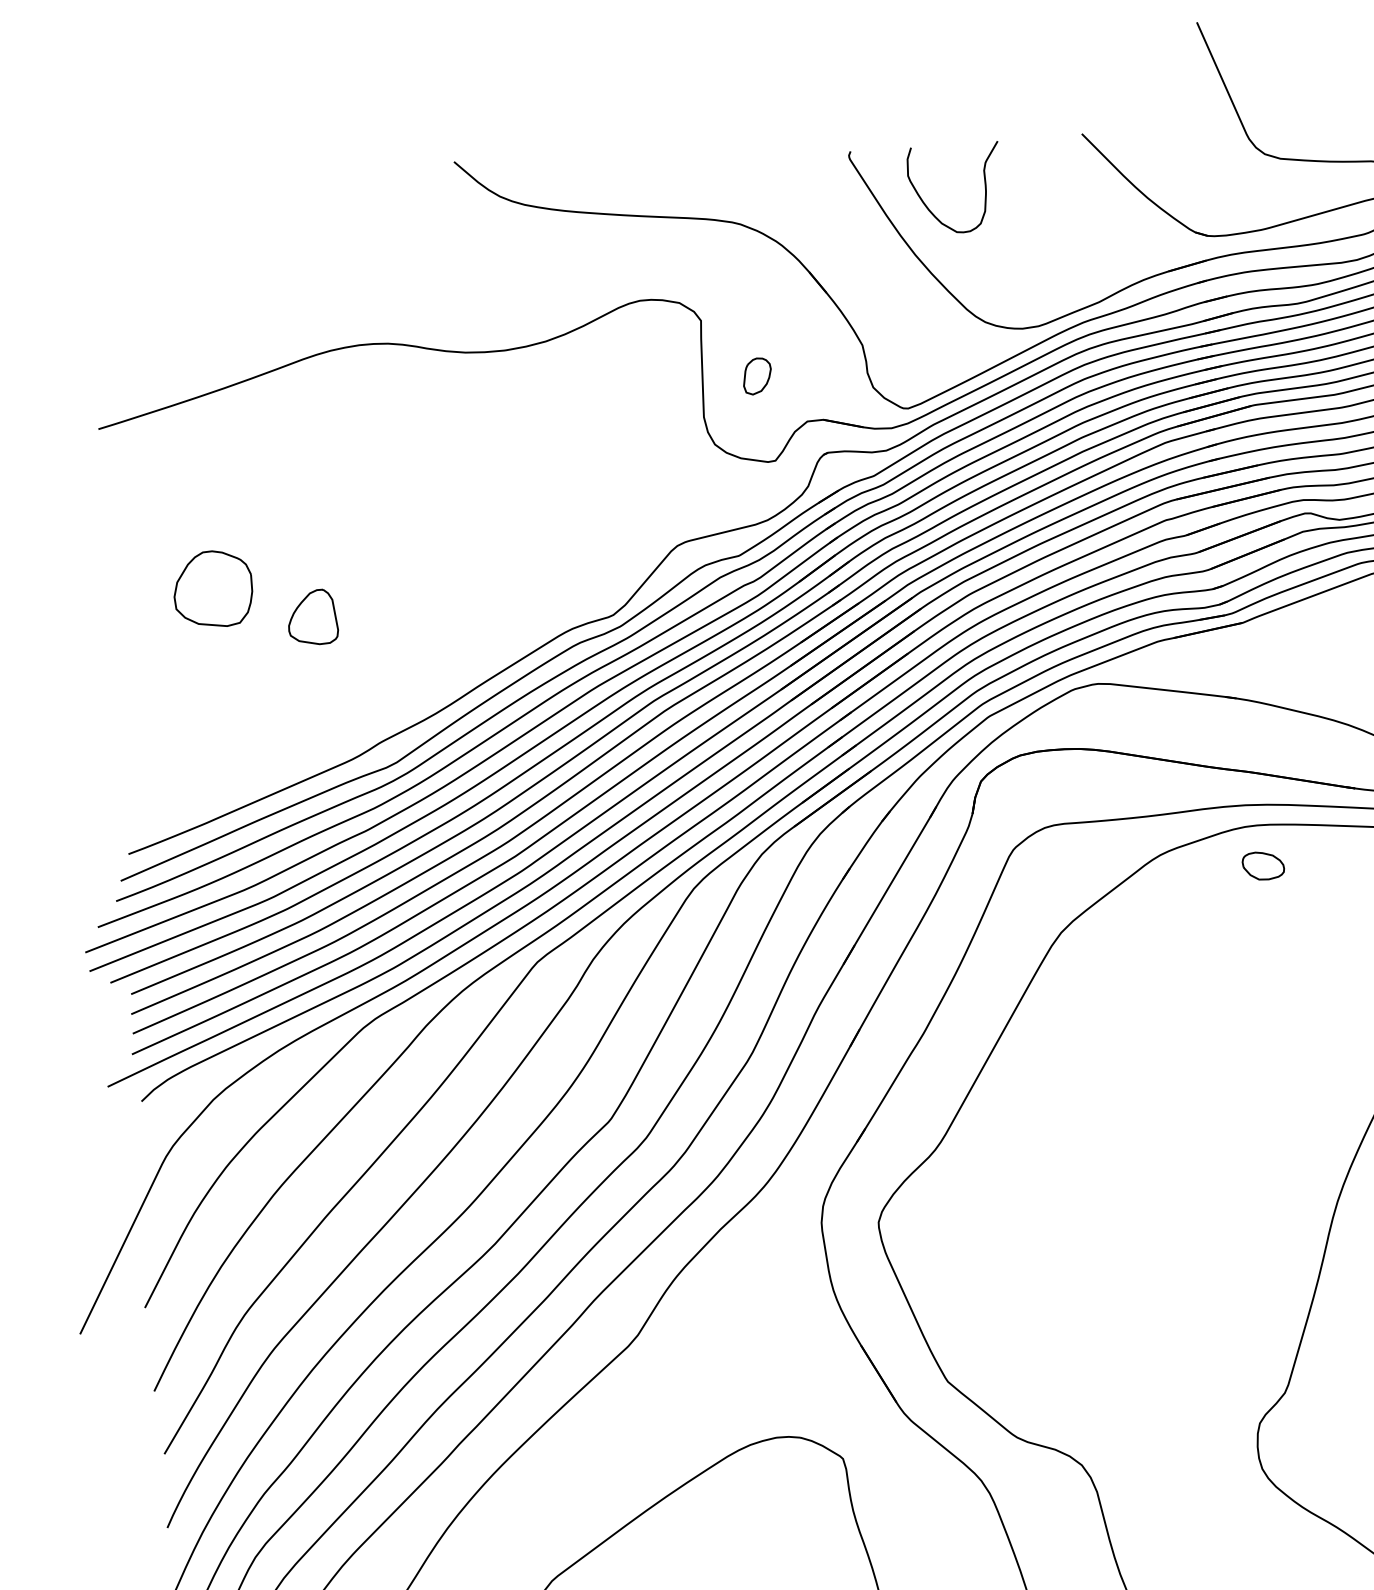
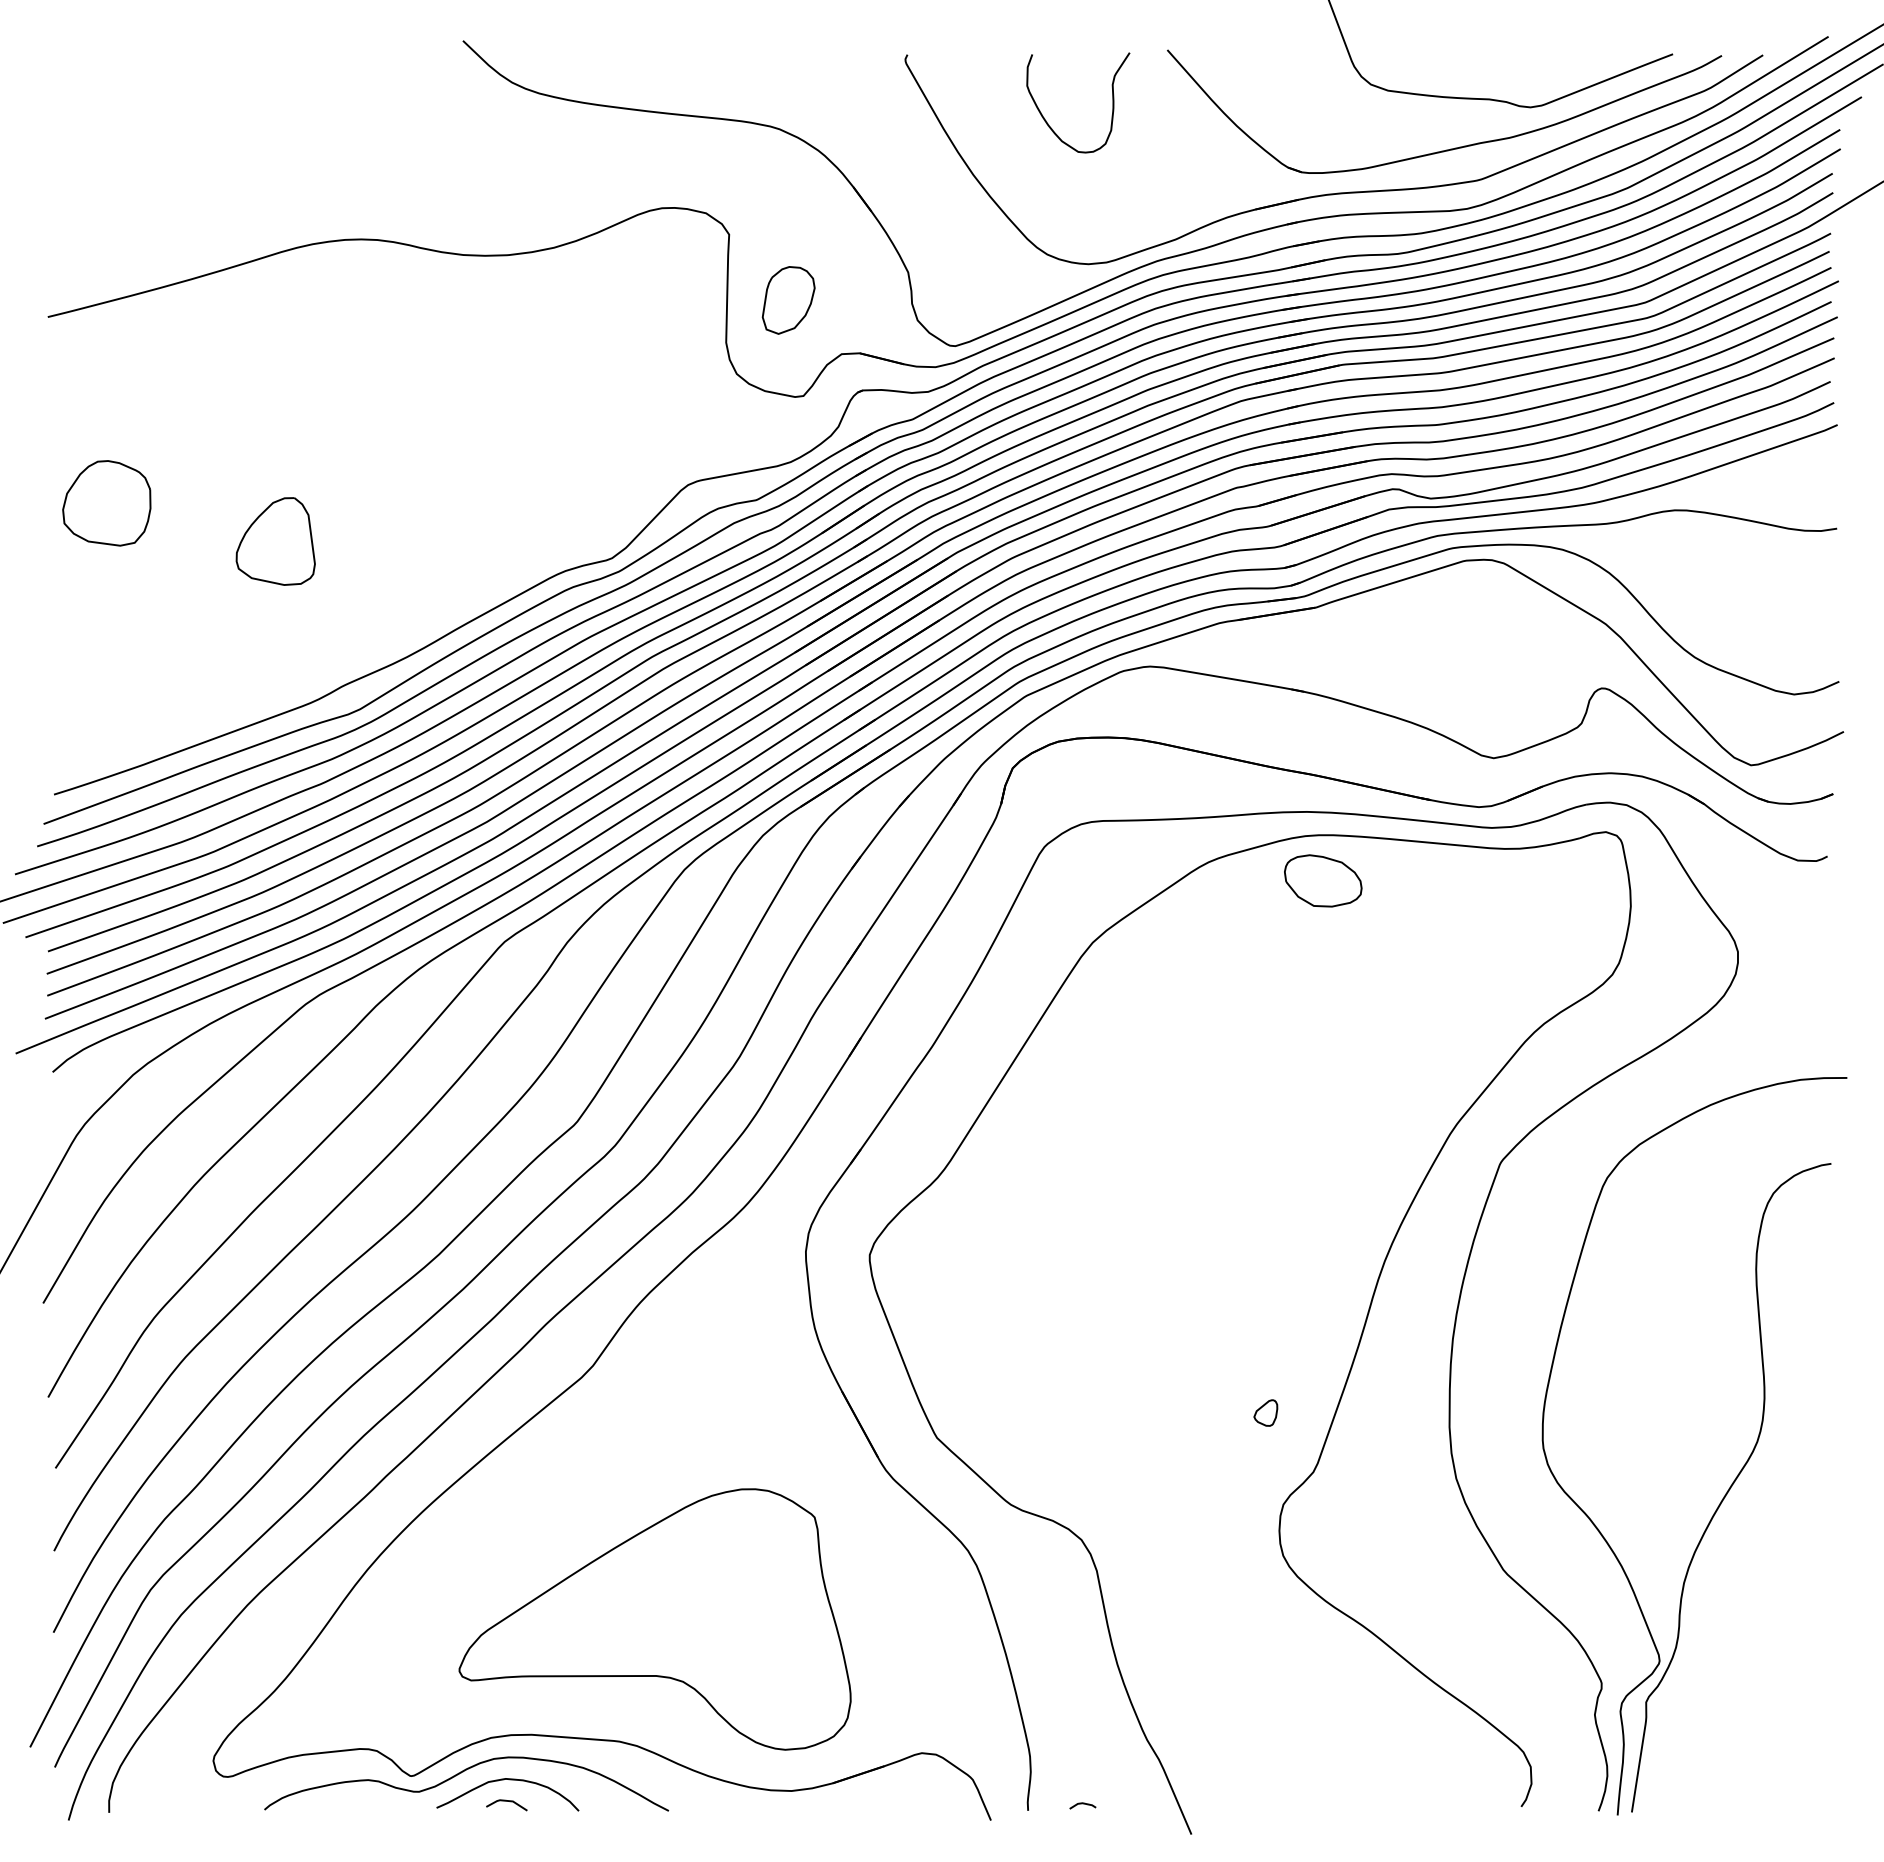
curve: (984, 186) -> (1112, 102), moved
part: (757, 376) -> (788, 300), size x1.67
part: (212, 589) -> (106, 503), moved
part: (312, 617) -> (275, 541), size x1.43
part: (1263, 865) -> (1323, 880), size x1.67
part: (1239, 1342) -> (1265, 1412), added

